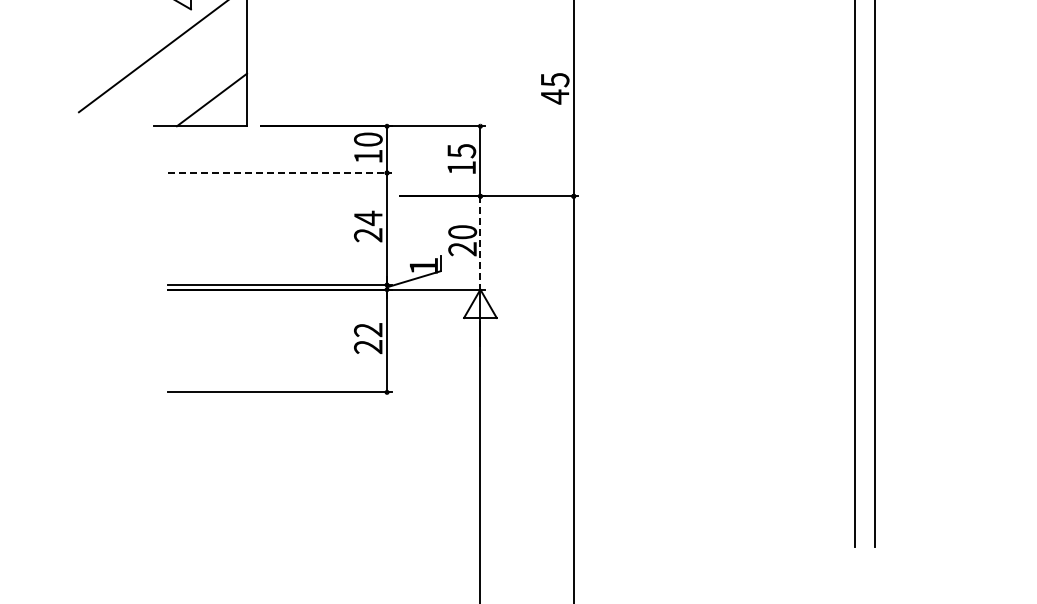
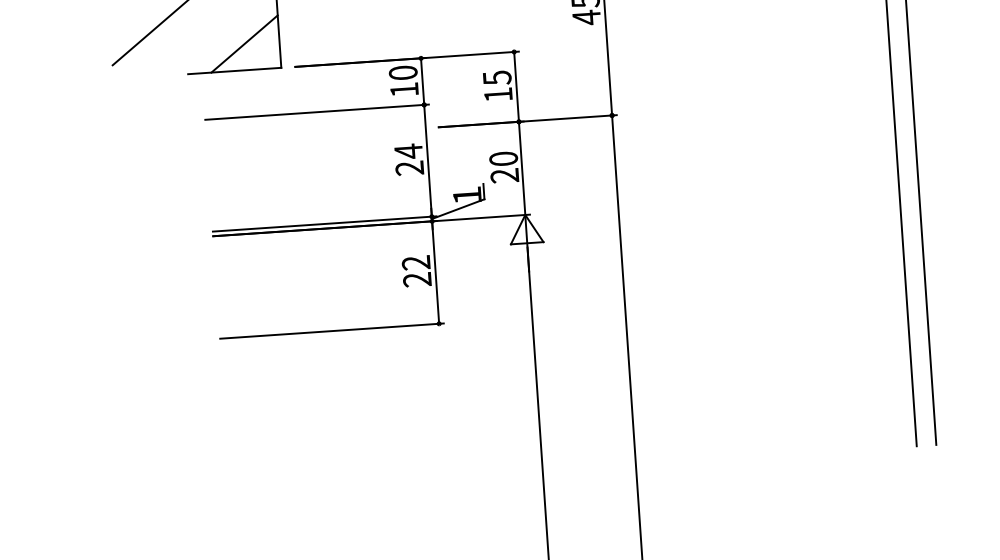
line: (280, 172) -> (317, 111), dashed -> solid
line: (480, 242) -> (522, 167), dashed -> solid

